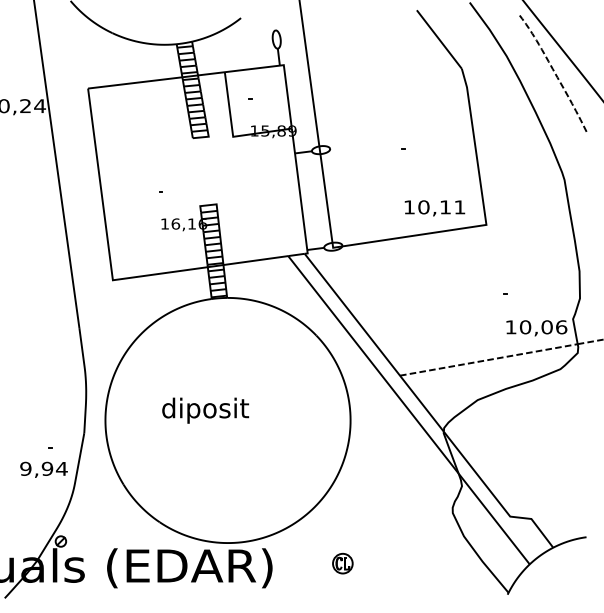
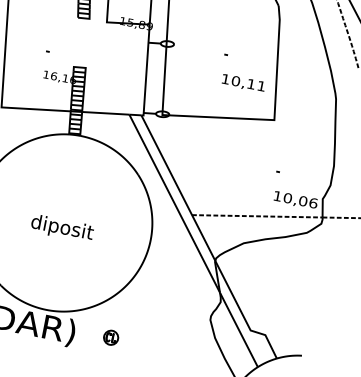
text: (434, 208) -> (243, 83), moved
text: (205, 410) -> (62, 228), moved
part: (342, 563) -> (110, 337), moved

